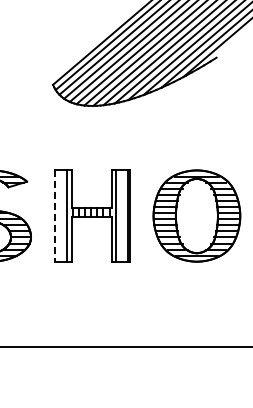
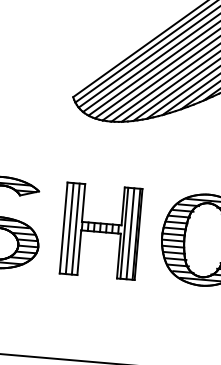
line: (60, 215) -> (69, 227), added
line: (121, 215) -> (130, 233), added
line: (54, 216) -> (63, 228), dashed -> solid

